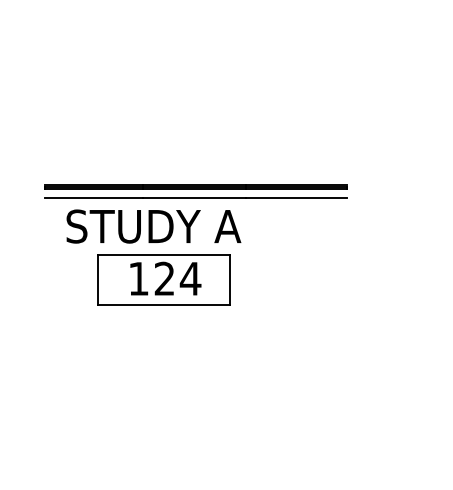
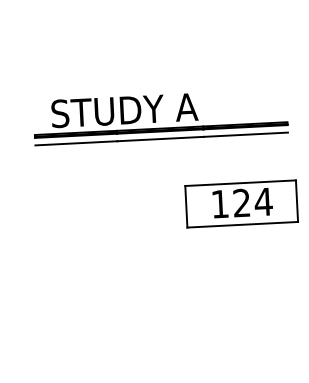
text: (153, 226) -> (124, 110), moved
part: (163, 279) -> (240, 203), moved

